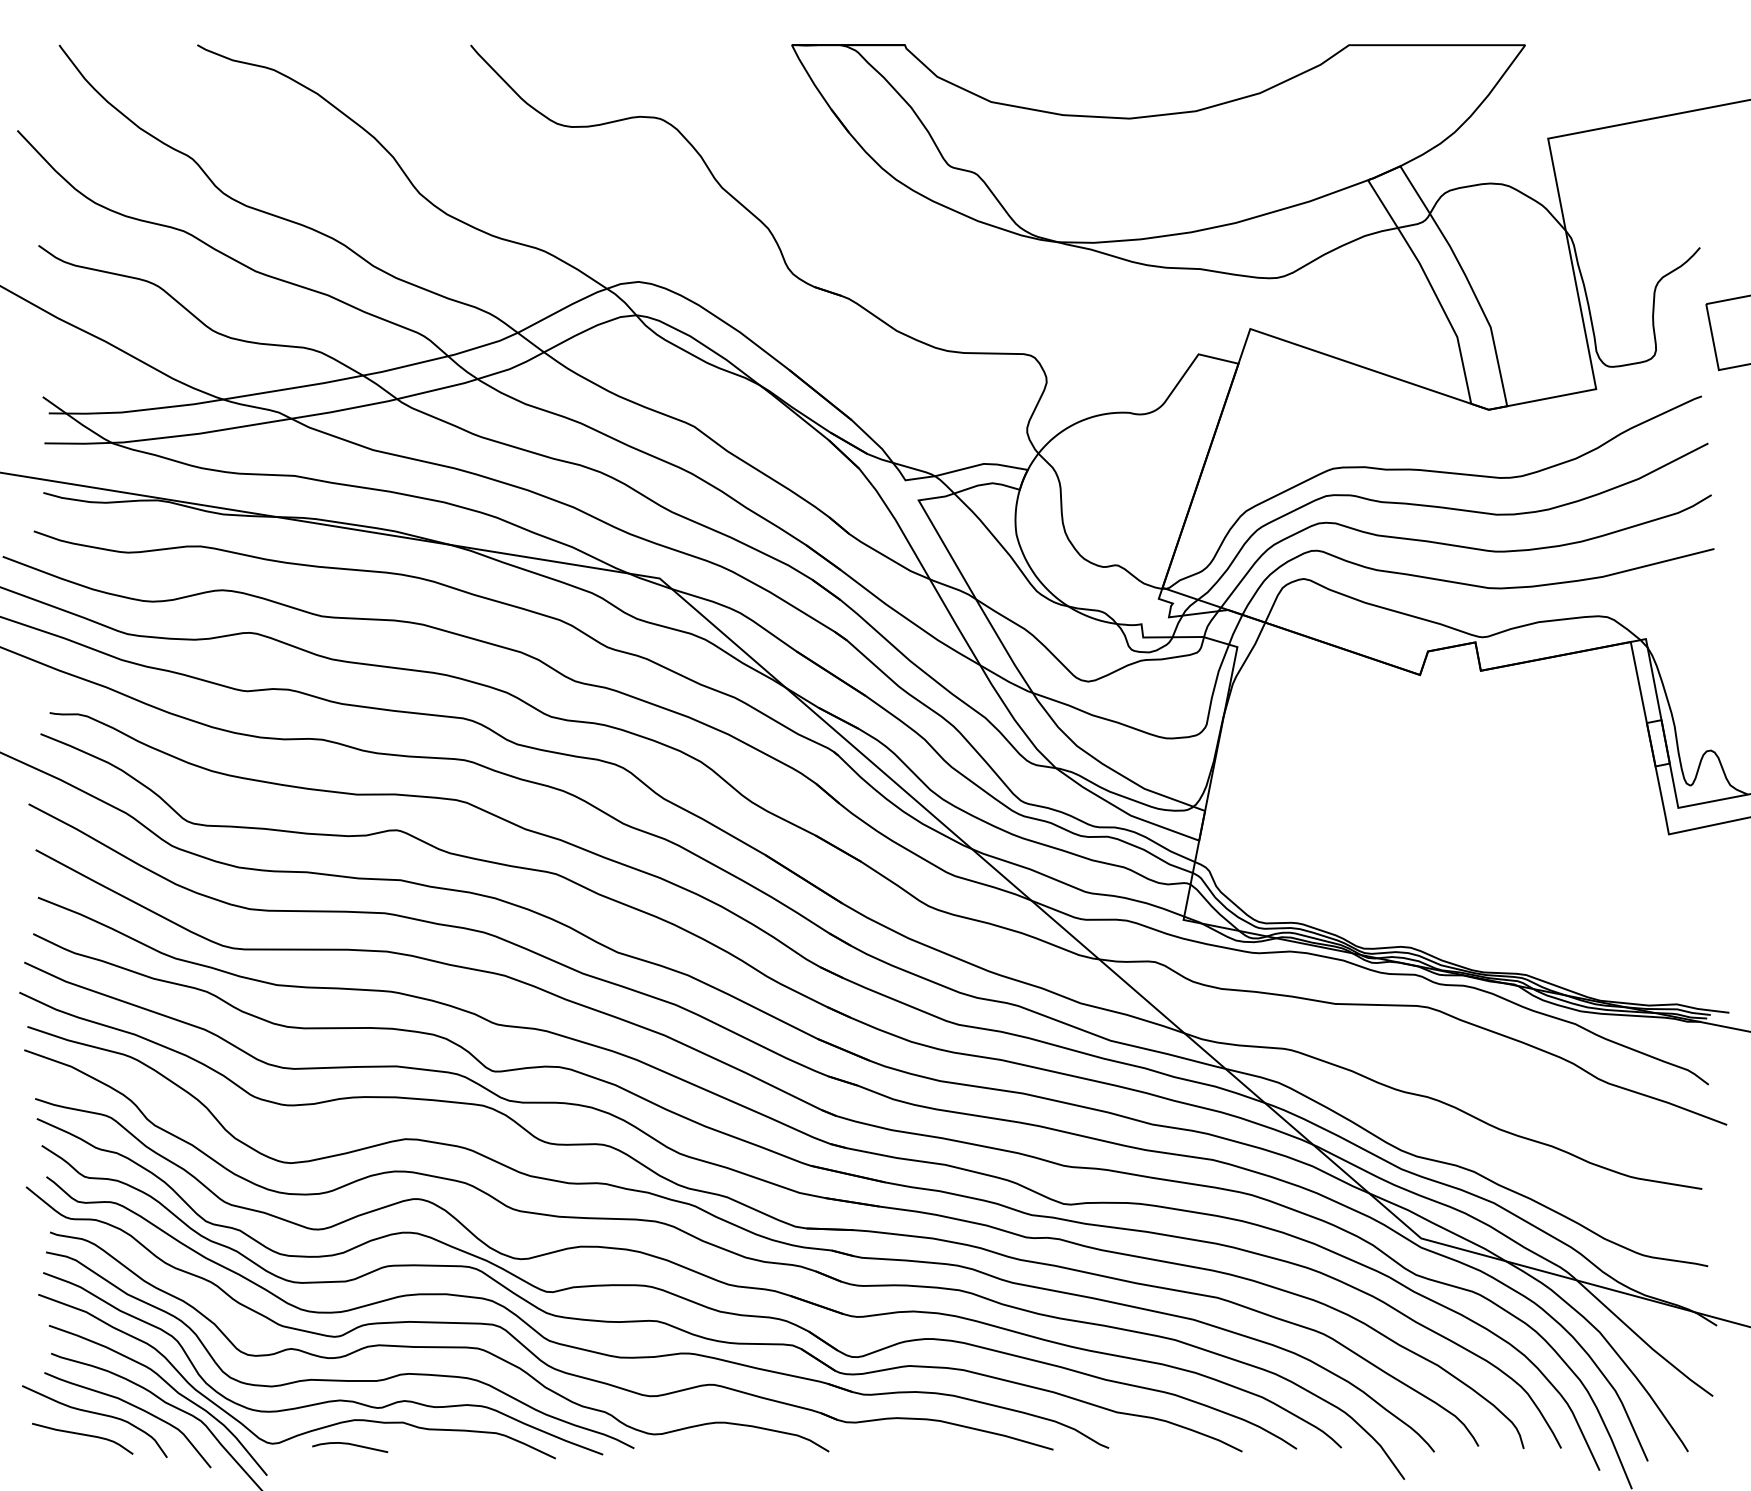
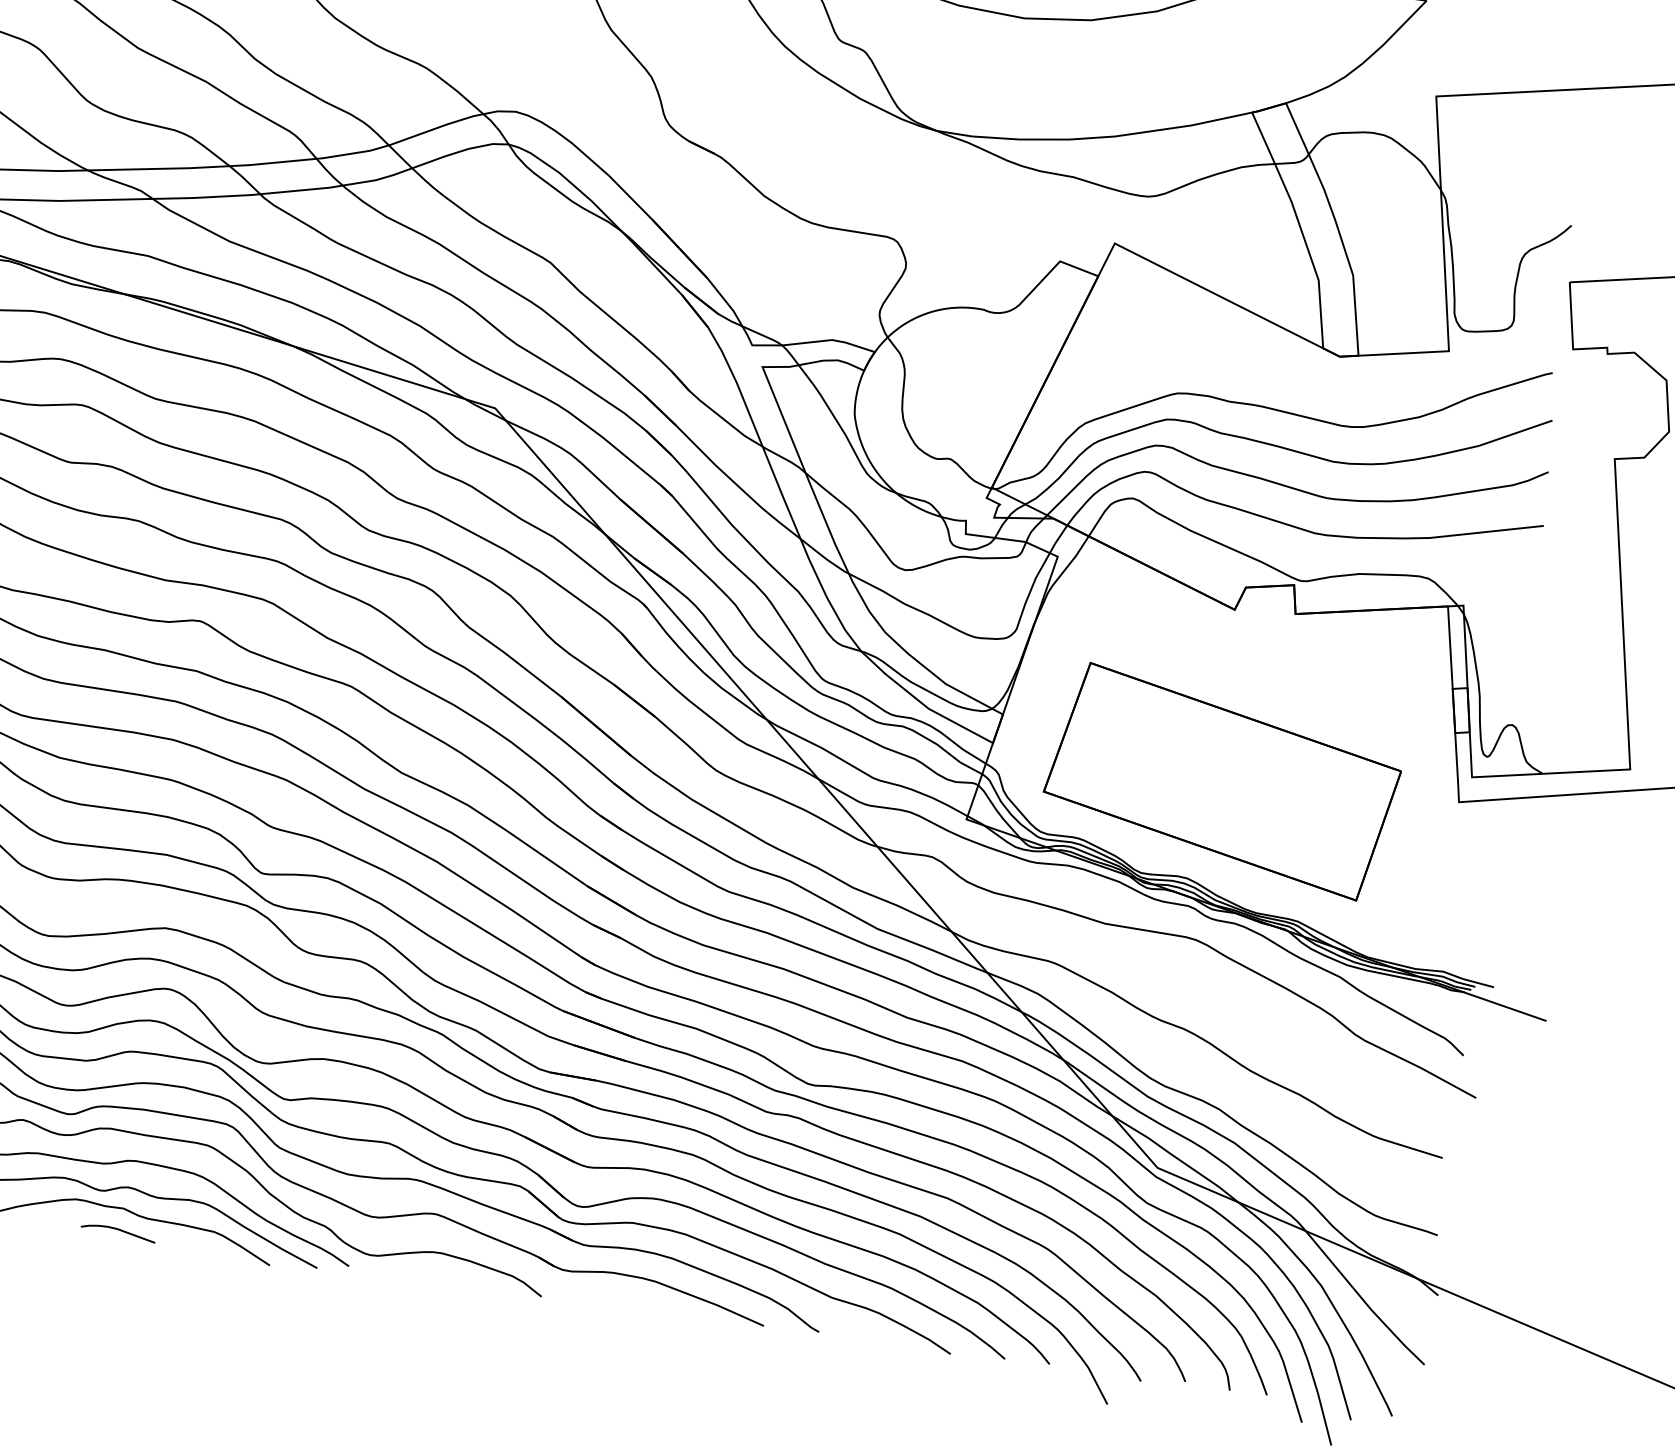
part: (1431, 846) -> (1222, 781), added
curve: (350, 1445) -> (118, 1231), moved

